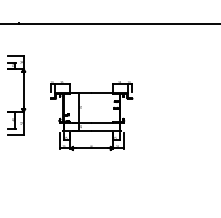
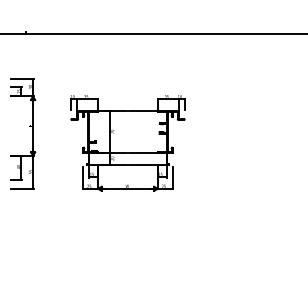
part: (91, 115) -> (127, 142), moved

